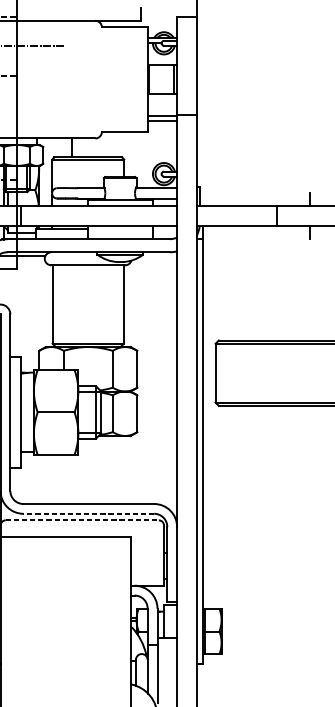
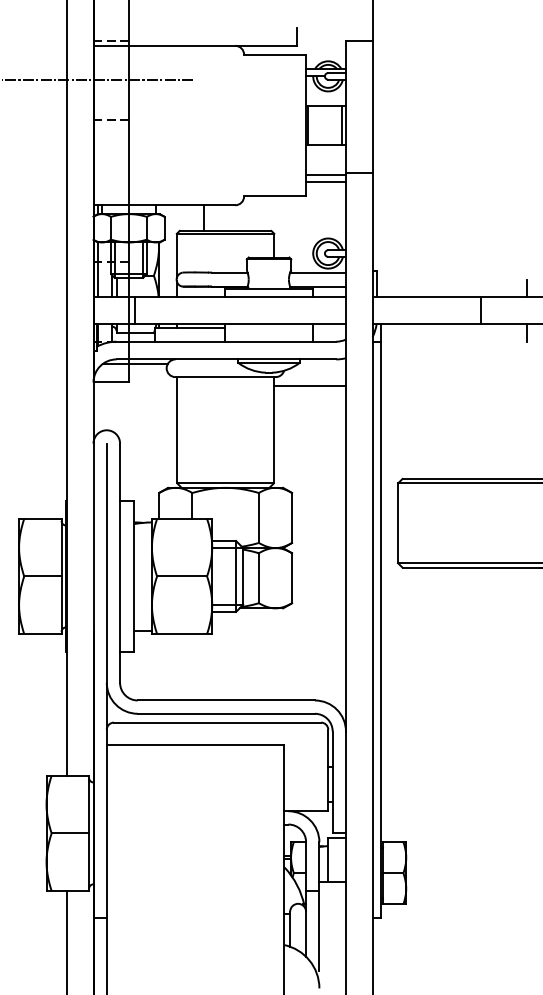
line: (150, 272) -> (309, 386), added
line: (88, 513) -> (226, 713), dashed -> solid
line: (82, 520) -> (217, 722), dashed -> solid

